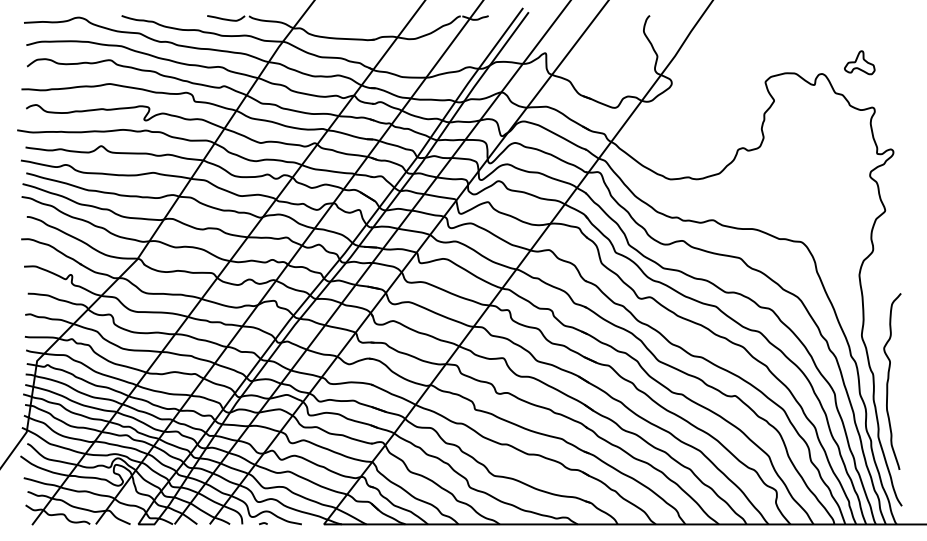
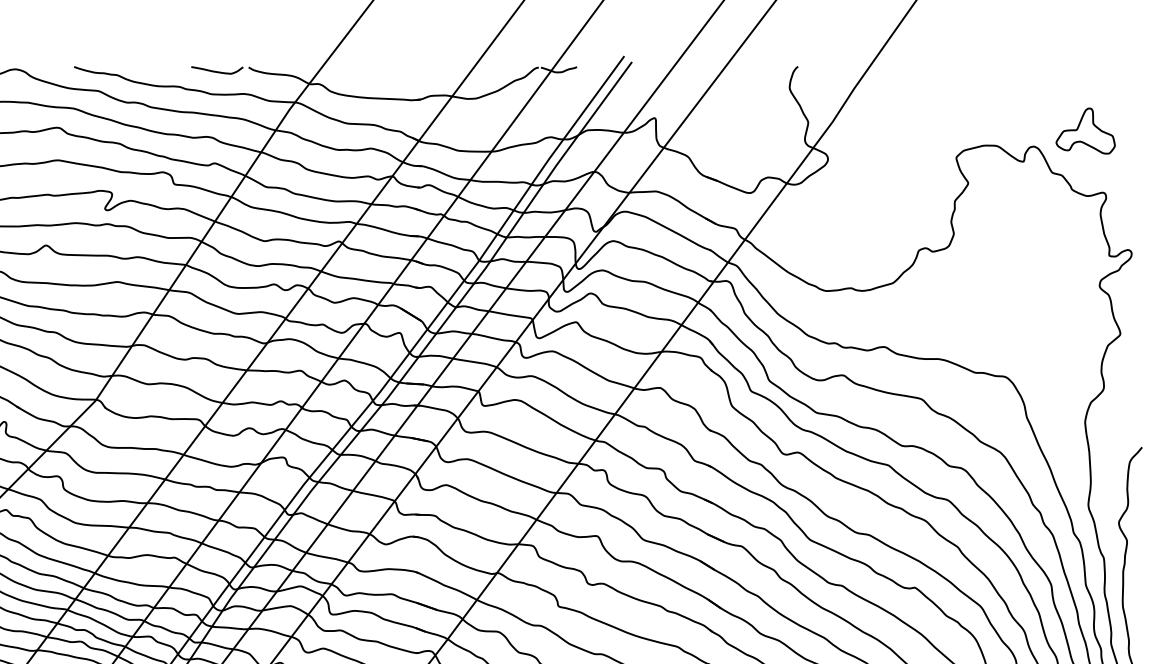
part: (859, 62) -> (1085, 130), size x1.43

